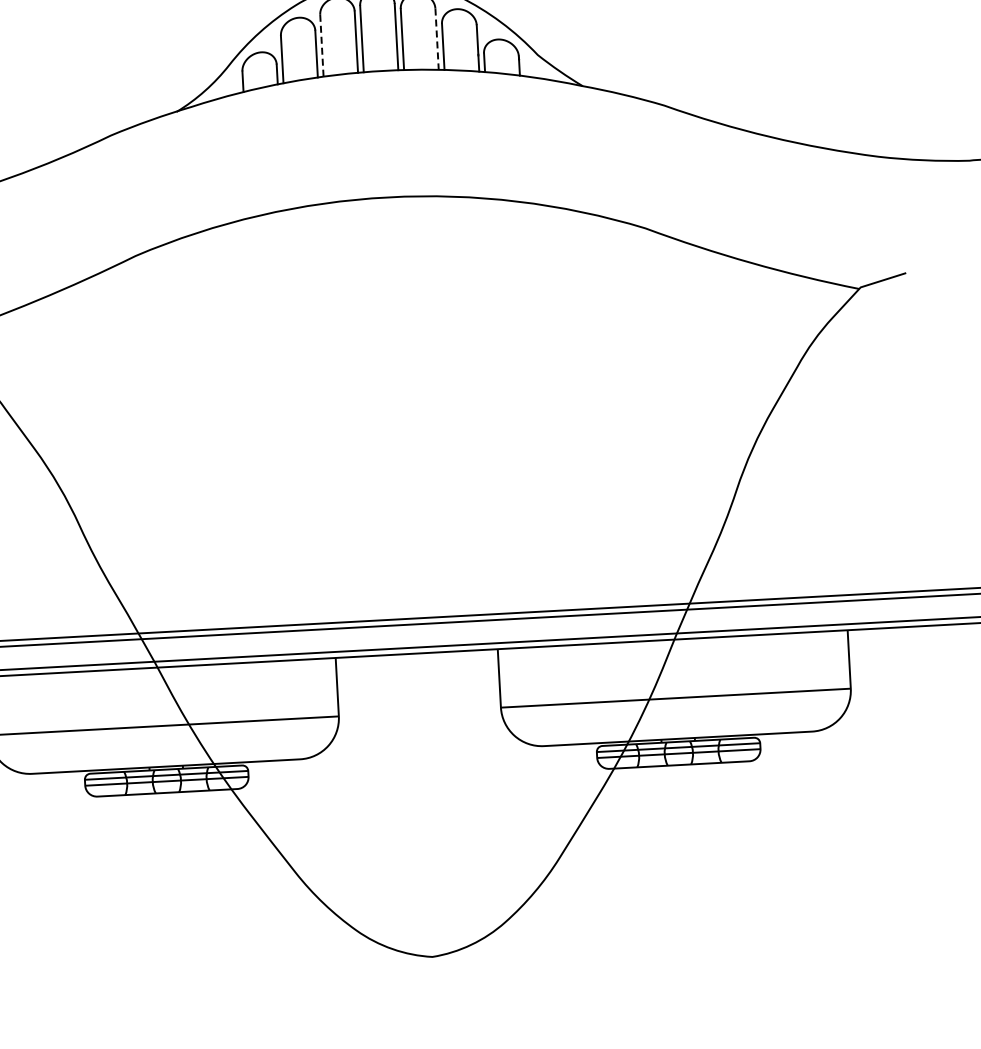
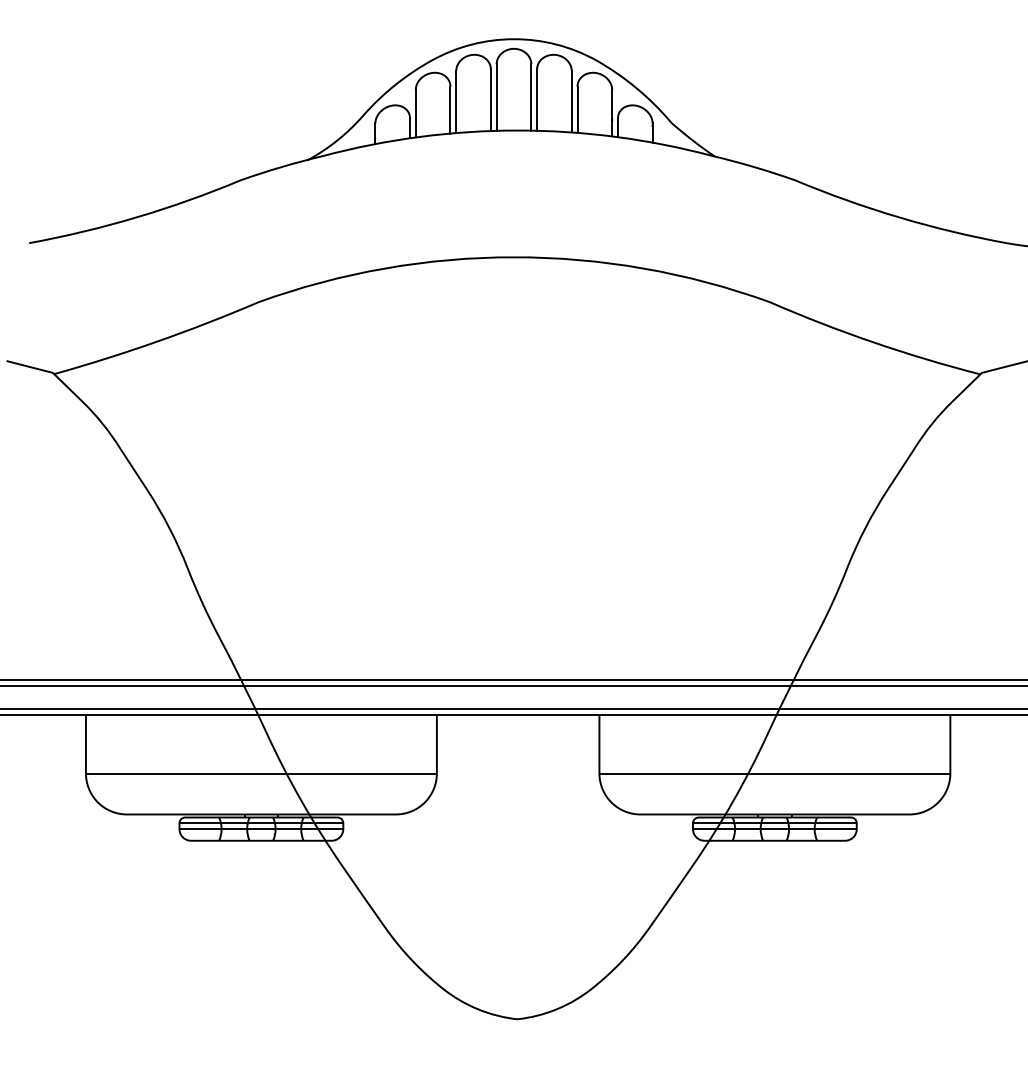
line: (436, 38) -> (571, 101), dashed -> solid
line: (322, 45) -> (456, 101), dashed -> solid

